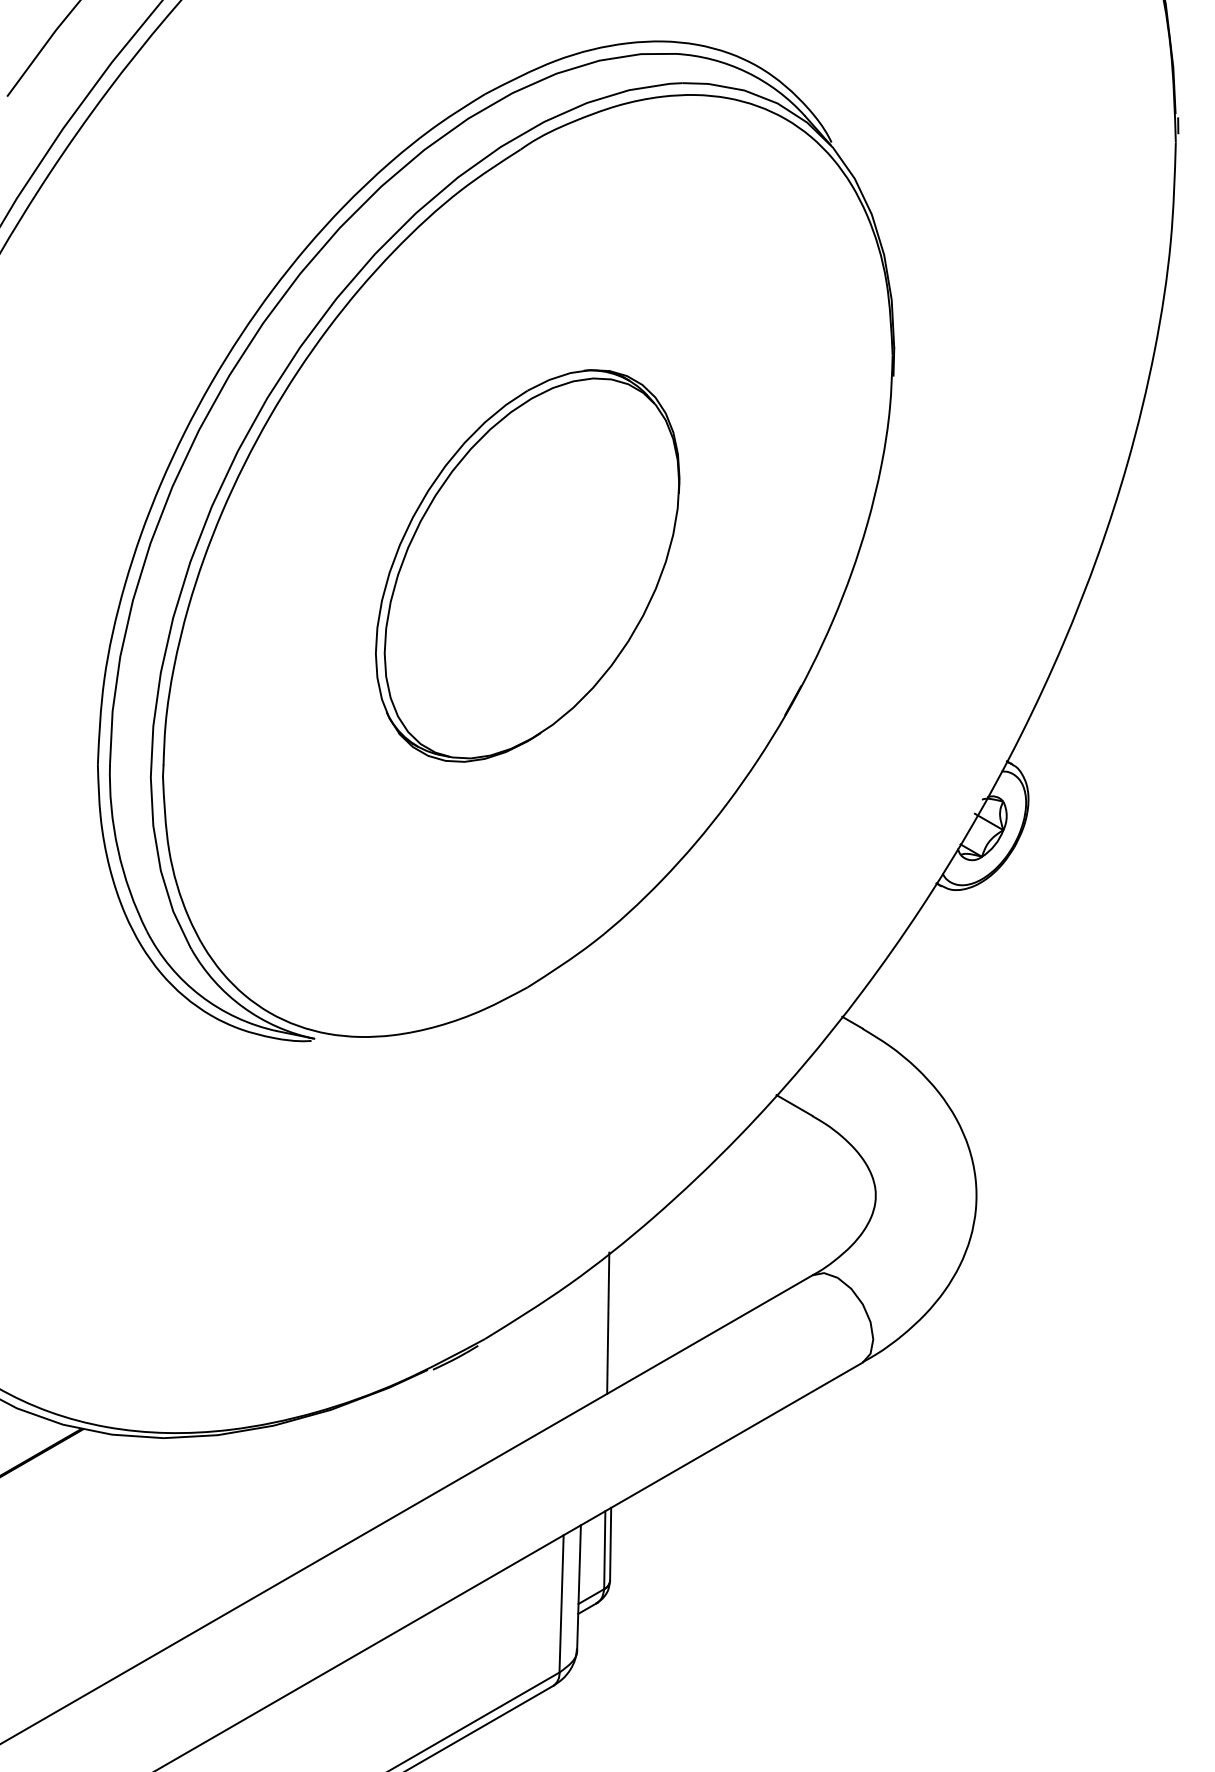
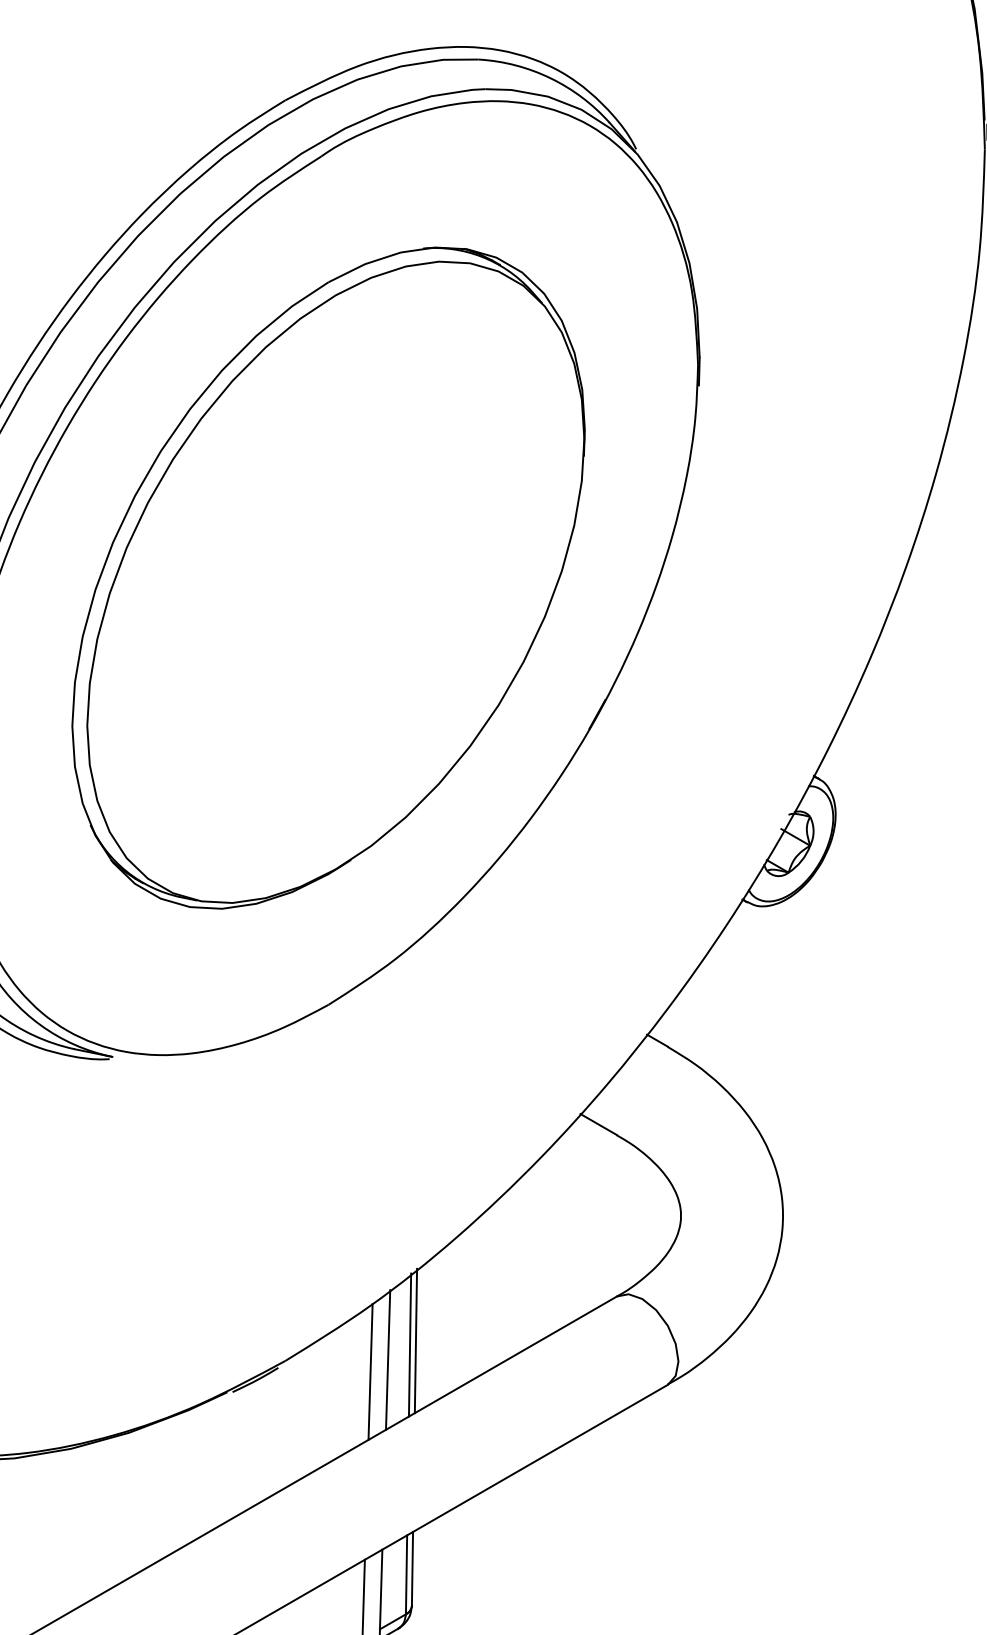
part: (527, 565) -> (328, 577), size x1.67
line: (613, 1319) -> (415, 1341), added
line: (586, 1337) -> (388, 1359), added
line: (569, 1349) -> (370, 1371), added

